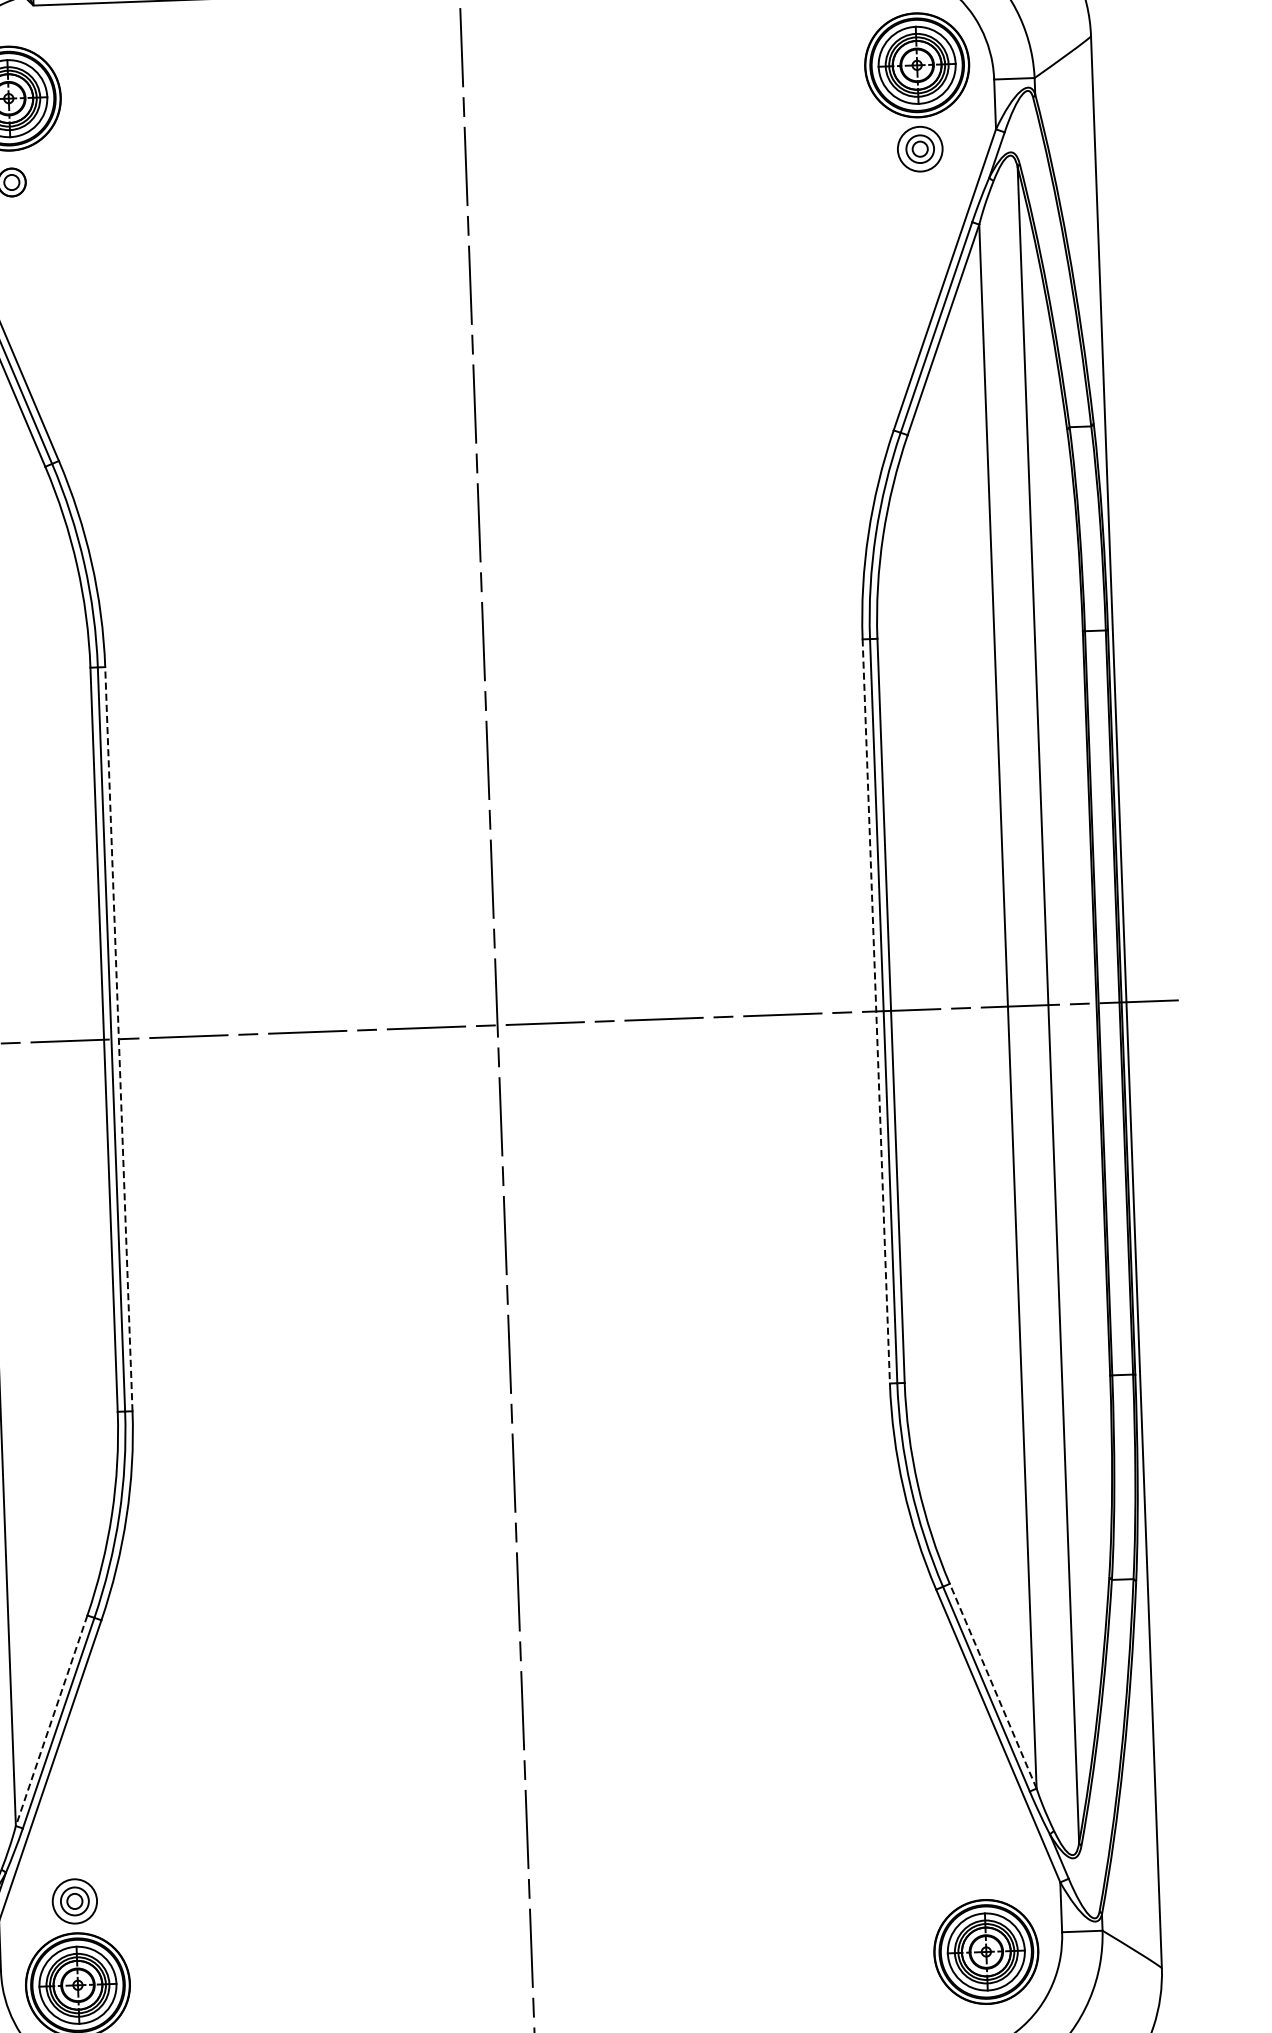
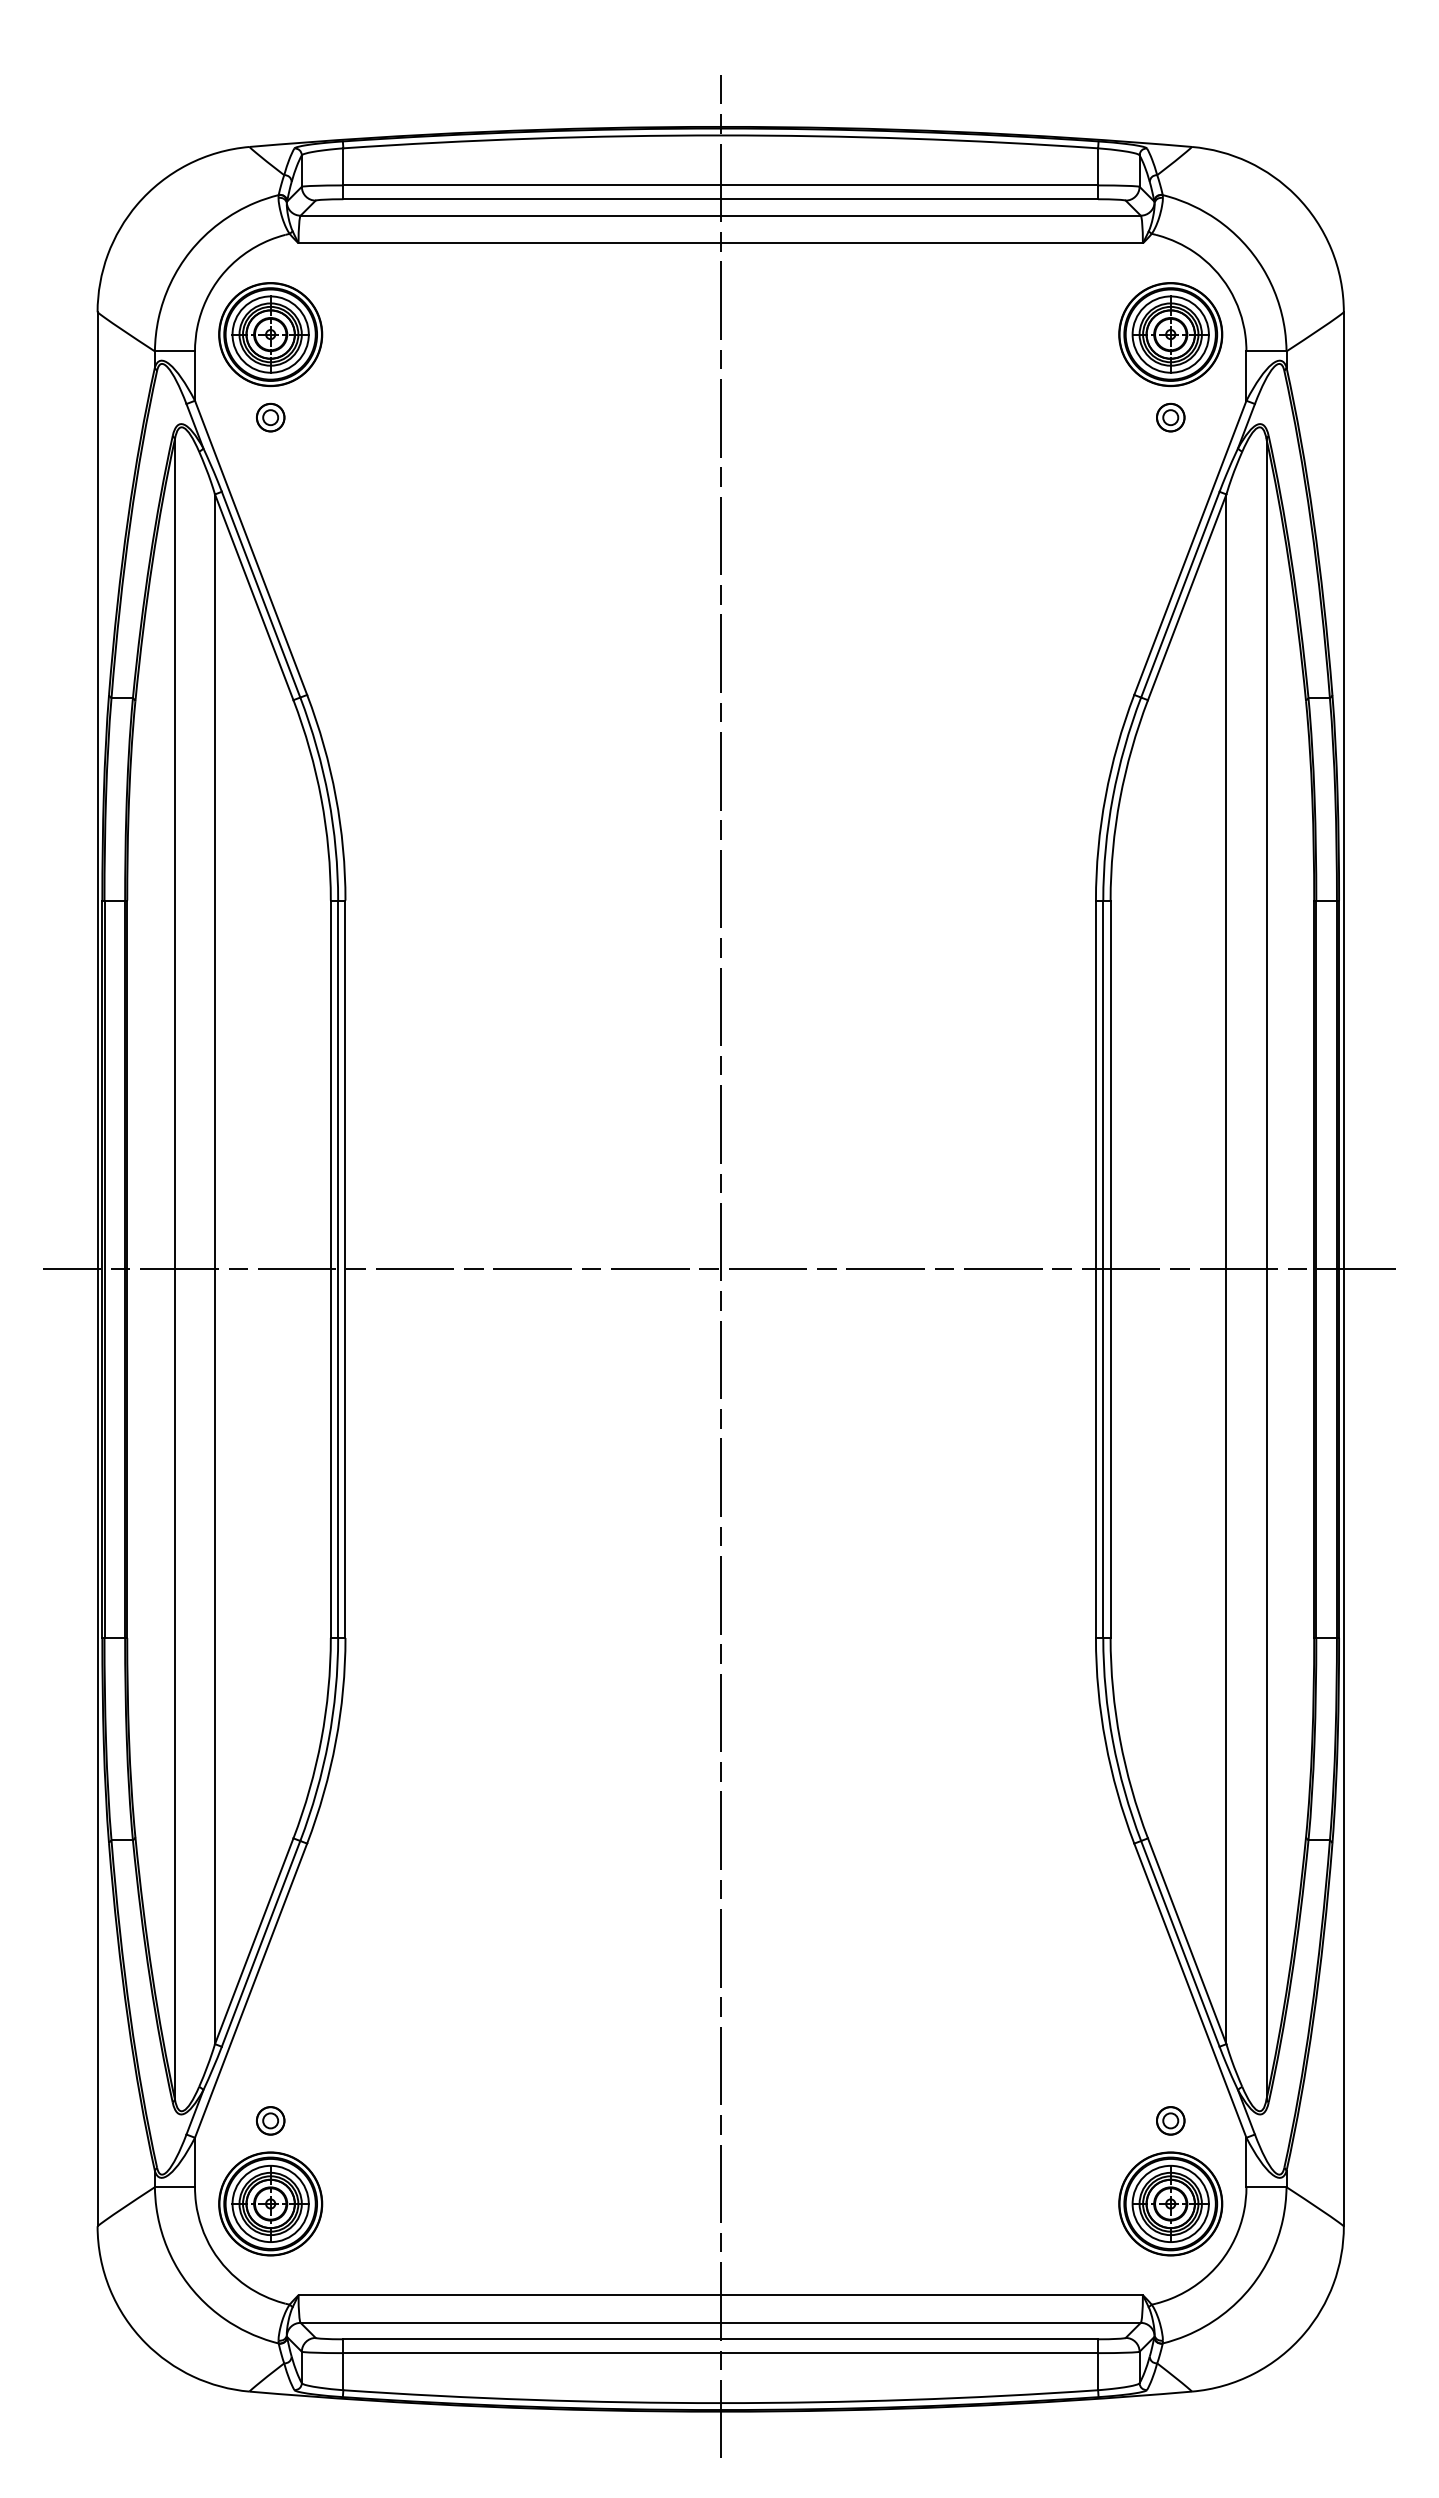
circle: (919, 149) -> (1170, 417), size x0.62
line: (875, 1011) -> (1095, 1269), dashed -> solid
line: (118, 1039) -> (345, 1269), dashed -> solid
line: (993, 1685) -> (1187, 1940), dashed -> solid
line: (51, 1720) -> (254, 1941), dashed -> solid
part: (982, 1867) -> (1170, 2120), added
circle: (74, 1901) -> (270, 2120), size x0.62

